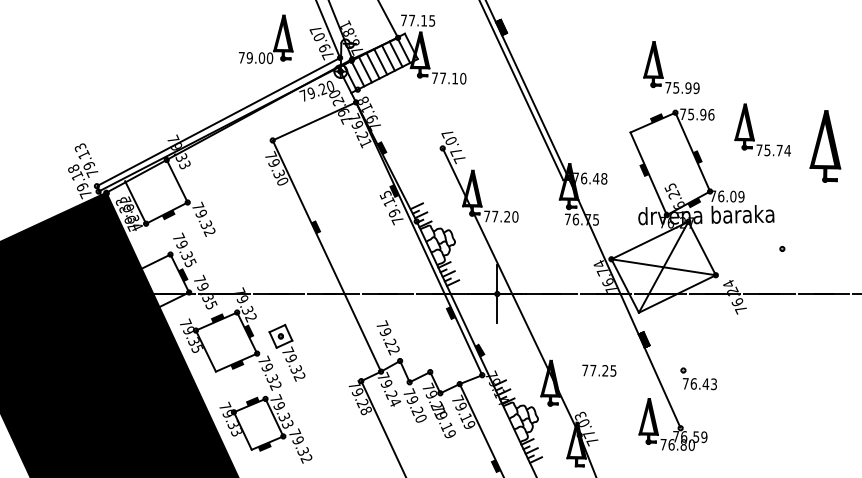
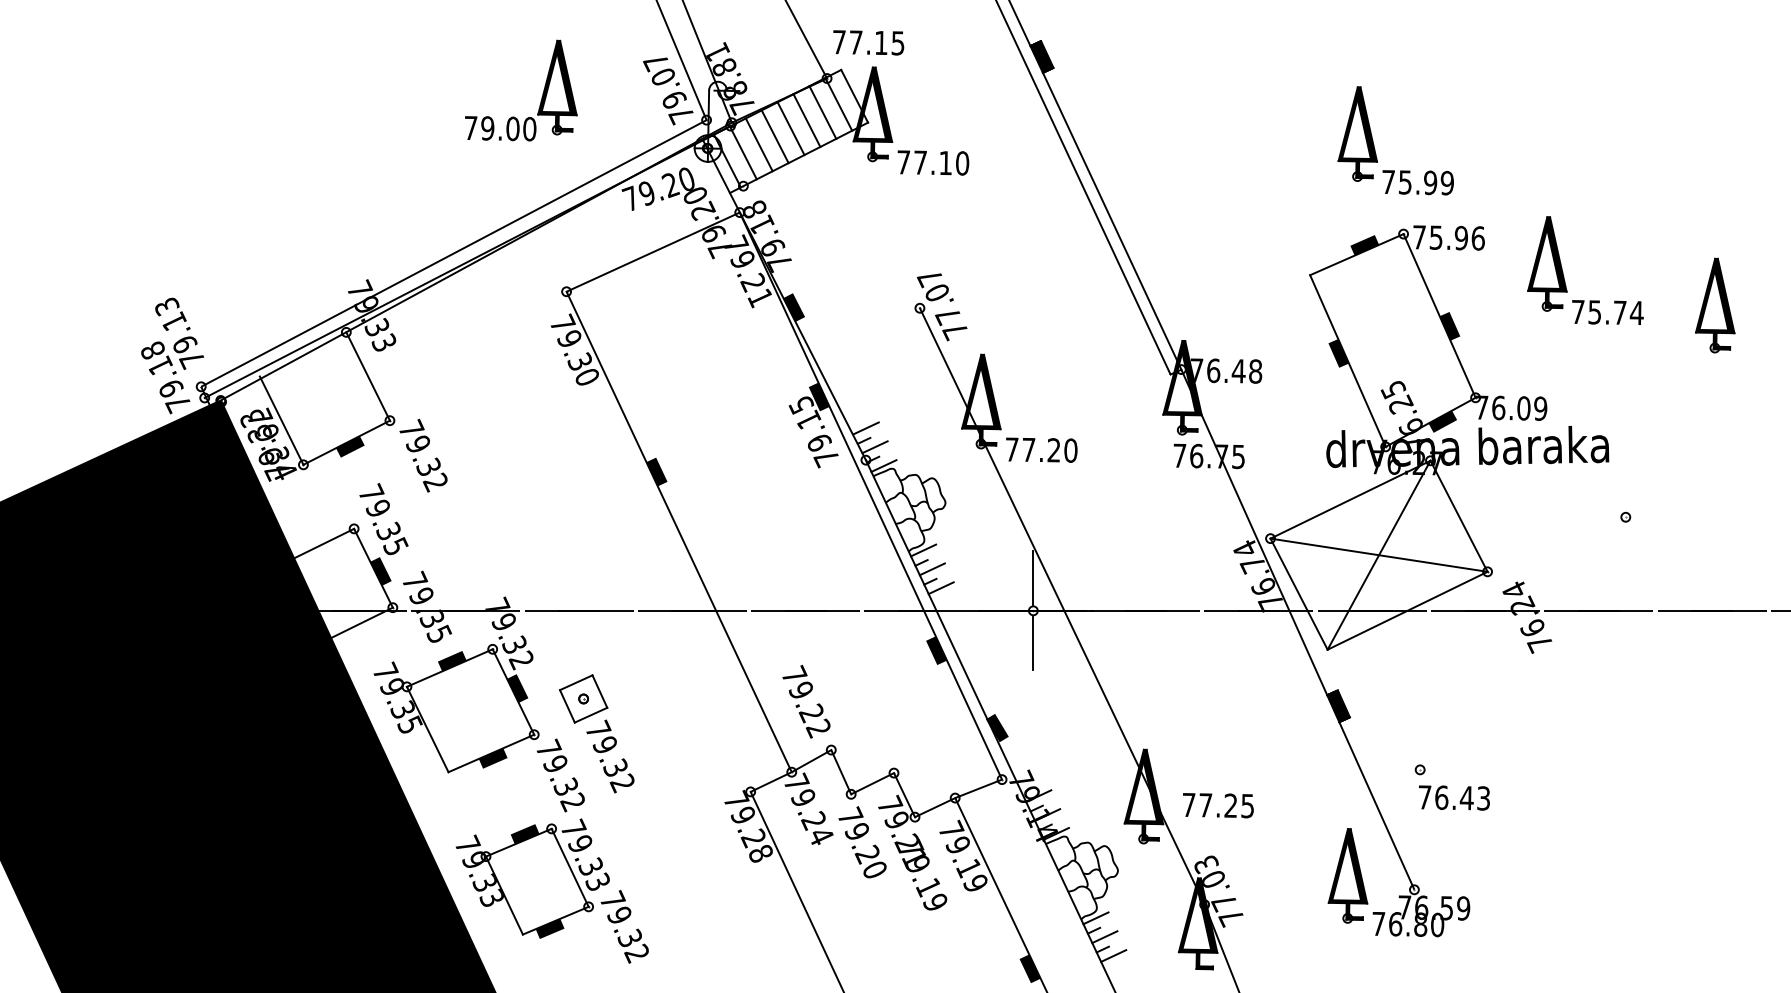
part: (275, 41) -> (541, 94), moved
part: (825, 146) -> (1715, 304), size x0.62
text: (599, 370) -> (1218, 805), moved

